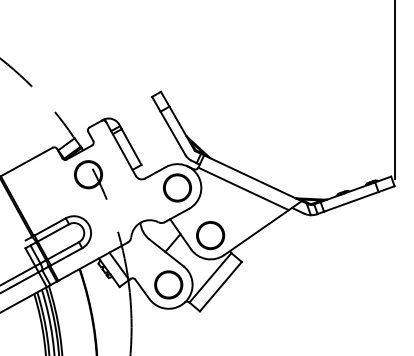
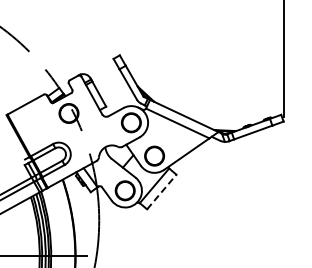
line: (220, 287) -> (161, 192), solid -> dashed

